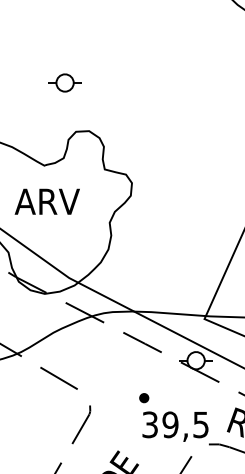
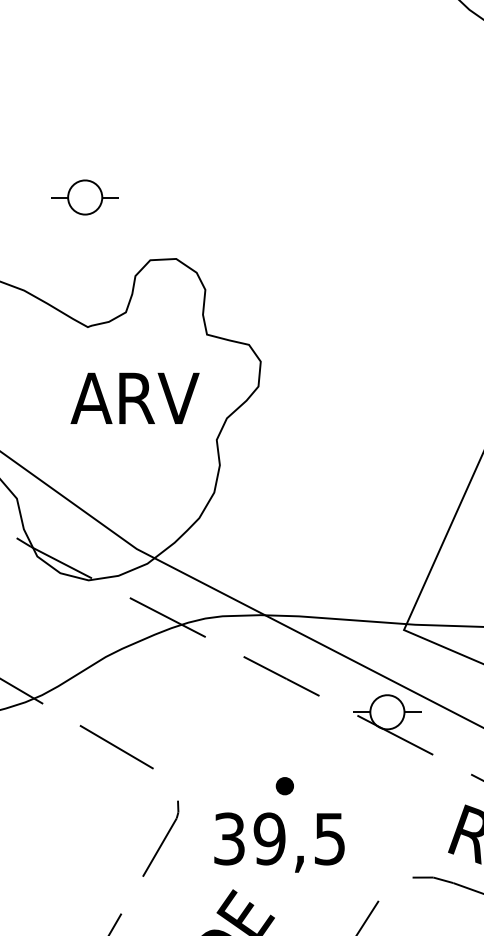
part: (64, 82) -> (84, 196), moved
text: (46, 201) -> (133, 397), moved
text: (175, 426) -> (279, 842), moved

